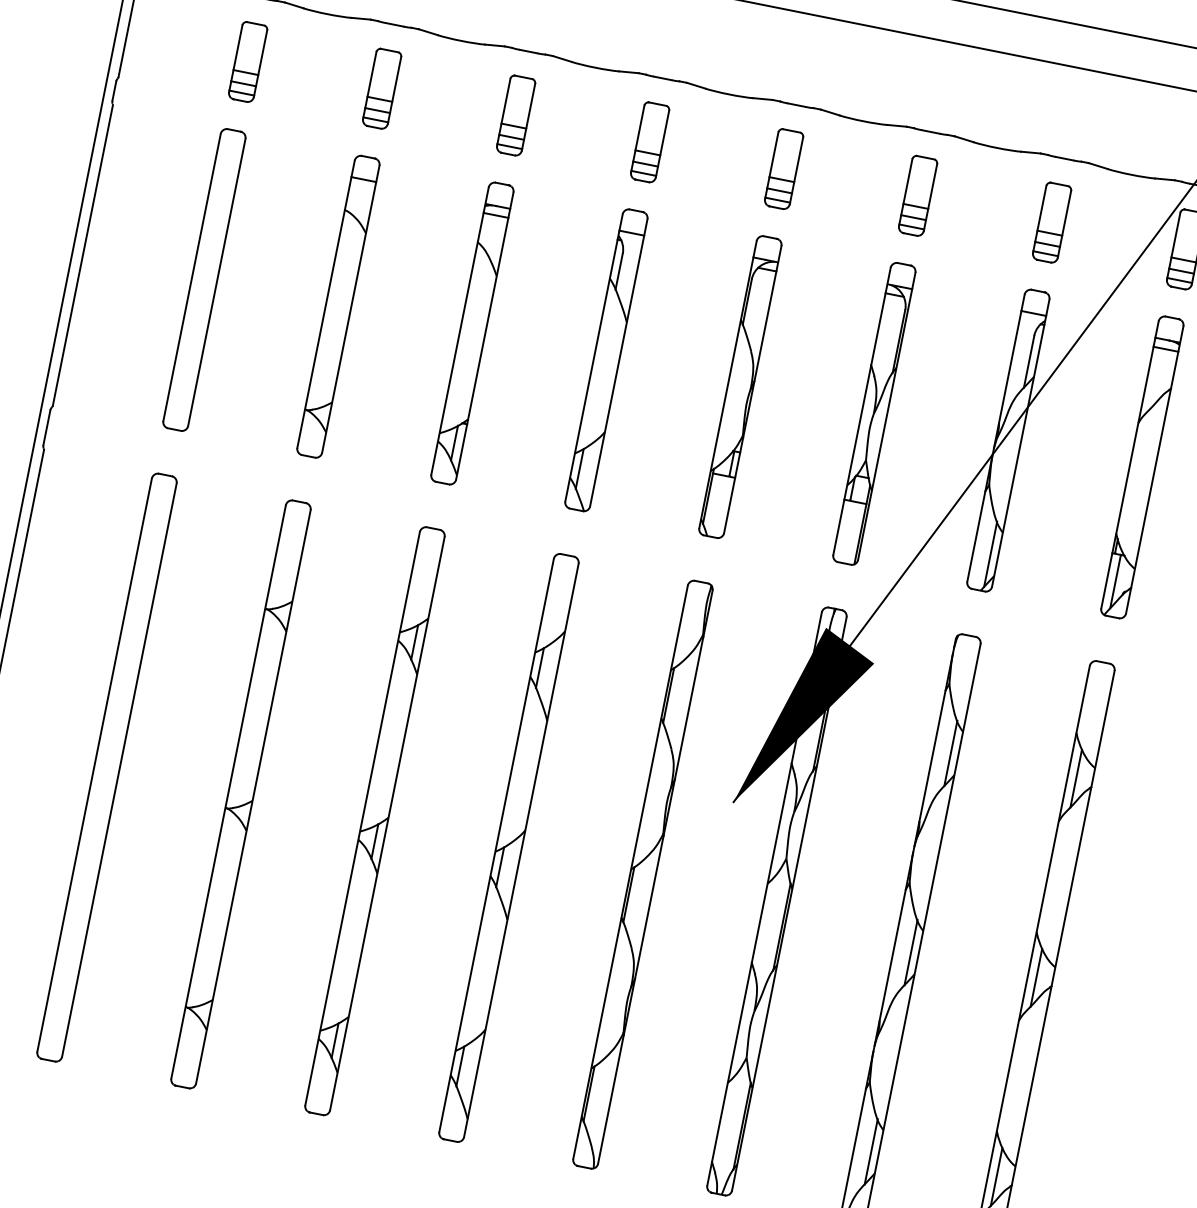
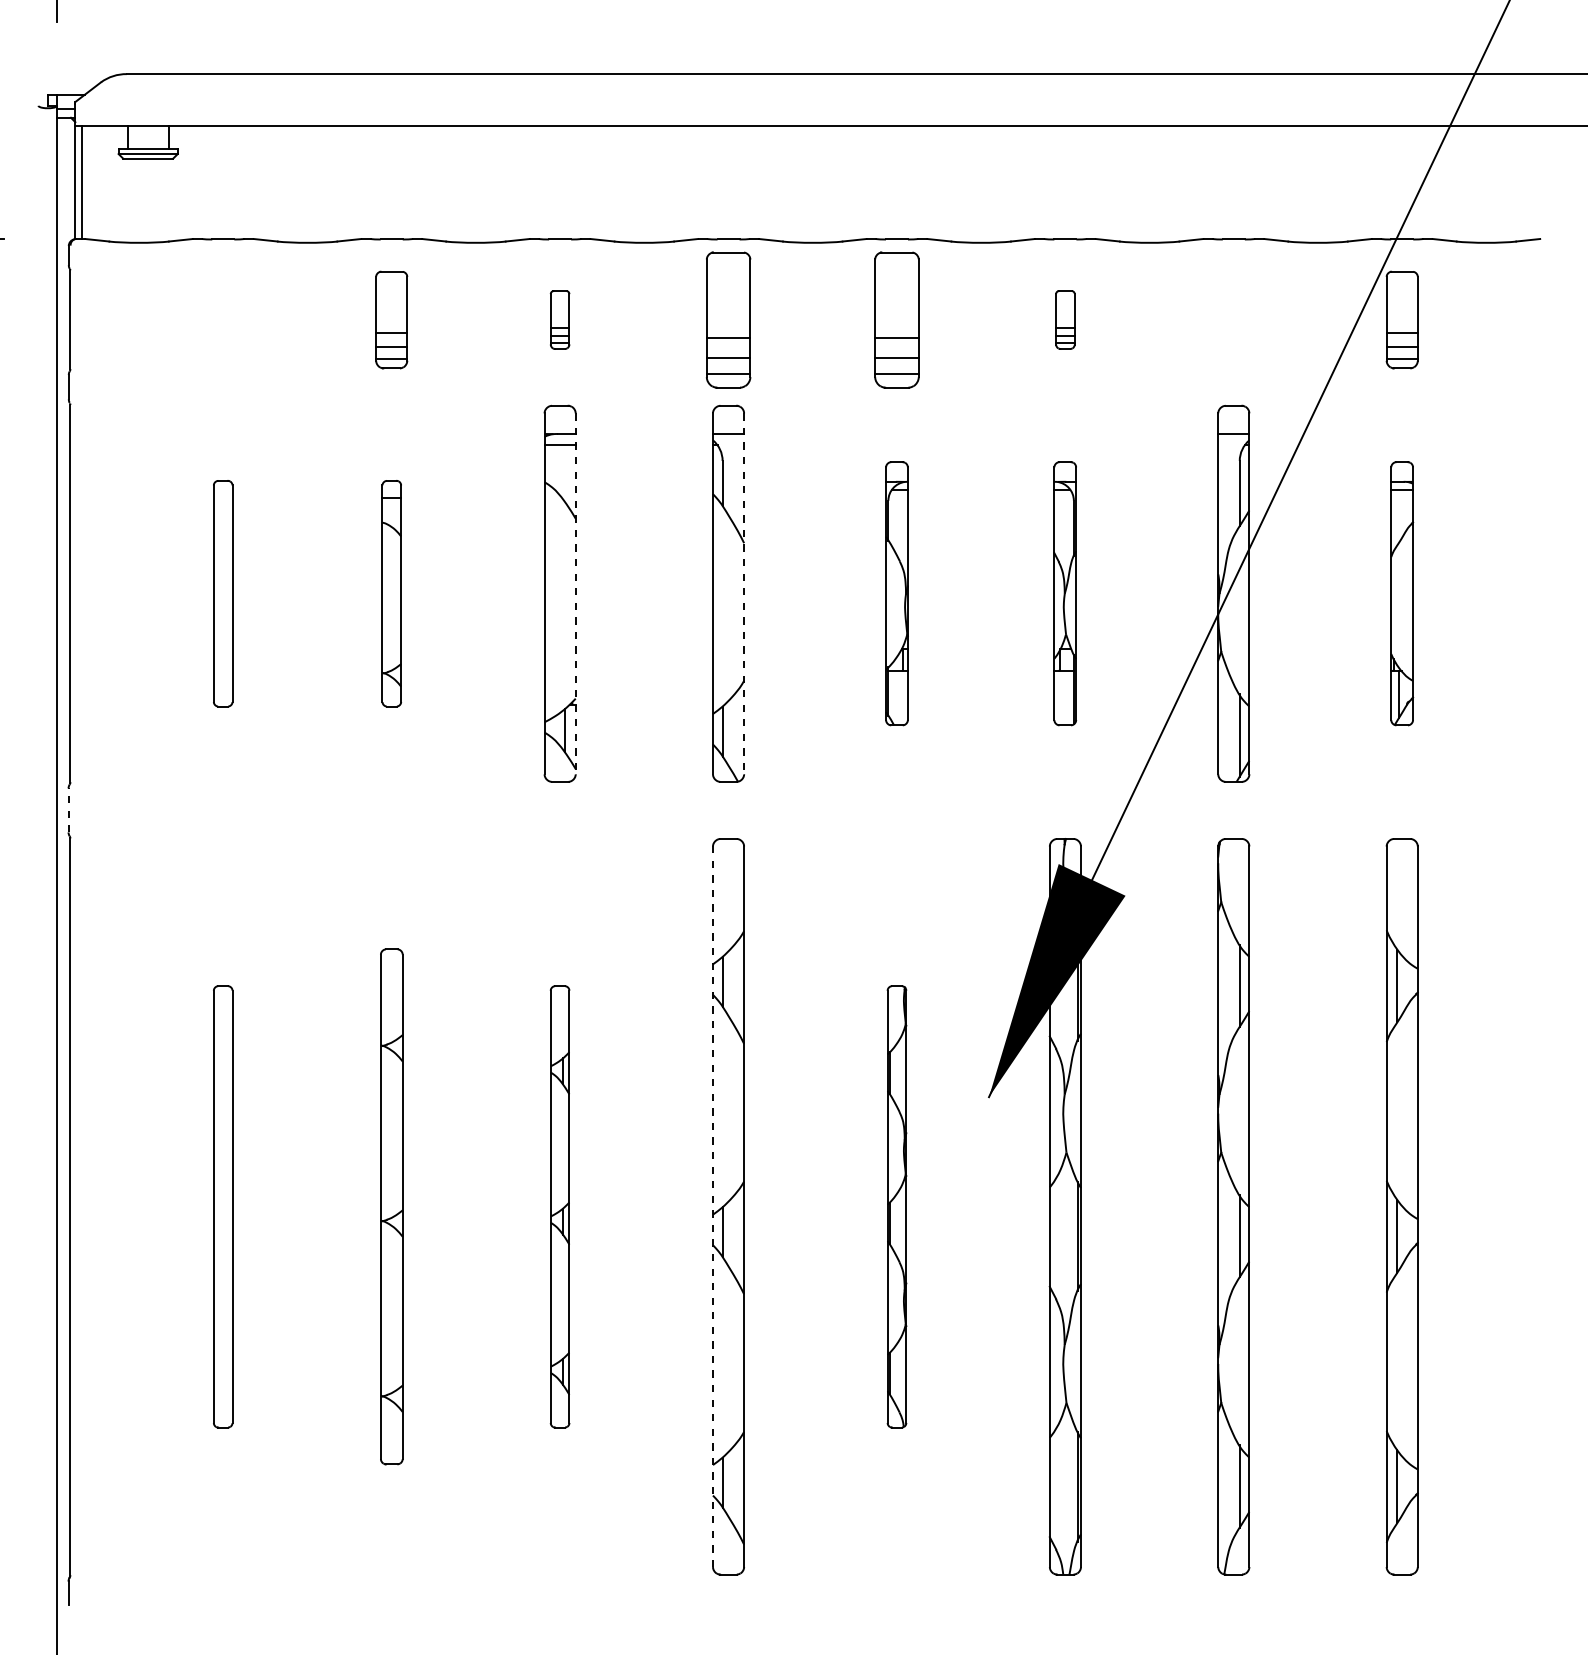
part: (247, 61) -> (222, 319), removed
part: (515, 115) -> (559, 319), size x0.6
part: (649, 142) -> (728, 319), size x1.4
part: (783, 168) -> (896, 319), size x1.4
part: (918, 195) -> (1065, 319), size x0.6
part: (1051, 222) -> (1233, 319), removed
part: (203, 279) -> (222, 593), size x0.6
part: (338, 306) -> (391, 593), size x0.6
line: (484, 335) -> (575, 593), solid -> dashed
line: (619, 362) -> (744, 593), solid -> dashed
part: (740, 386) -> (896, 593), size x0.7
part: (873, 413) -> (1064, 593), size x0.7
line: (47, 426) -> (68, 809), solid -> dashed
part: (1141, 467) -> (1401, 593), size x0.7
part: (106, 767) -> (222, 1206), size x0.6
part: (240, 794) -> (391, 1206), size x0.7
part: (374, 820) -> (559, 1206), size x0.6
line: (496, 845) -> (712, 1206), solid -> dashed
part: (642, 874) -> (896, 1206), size x0.6

